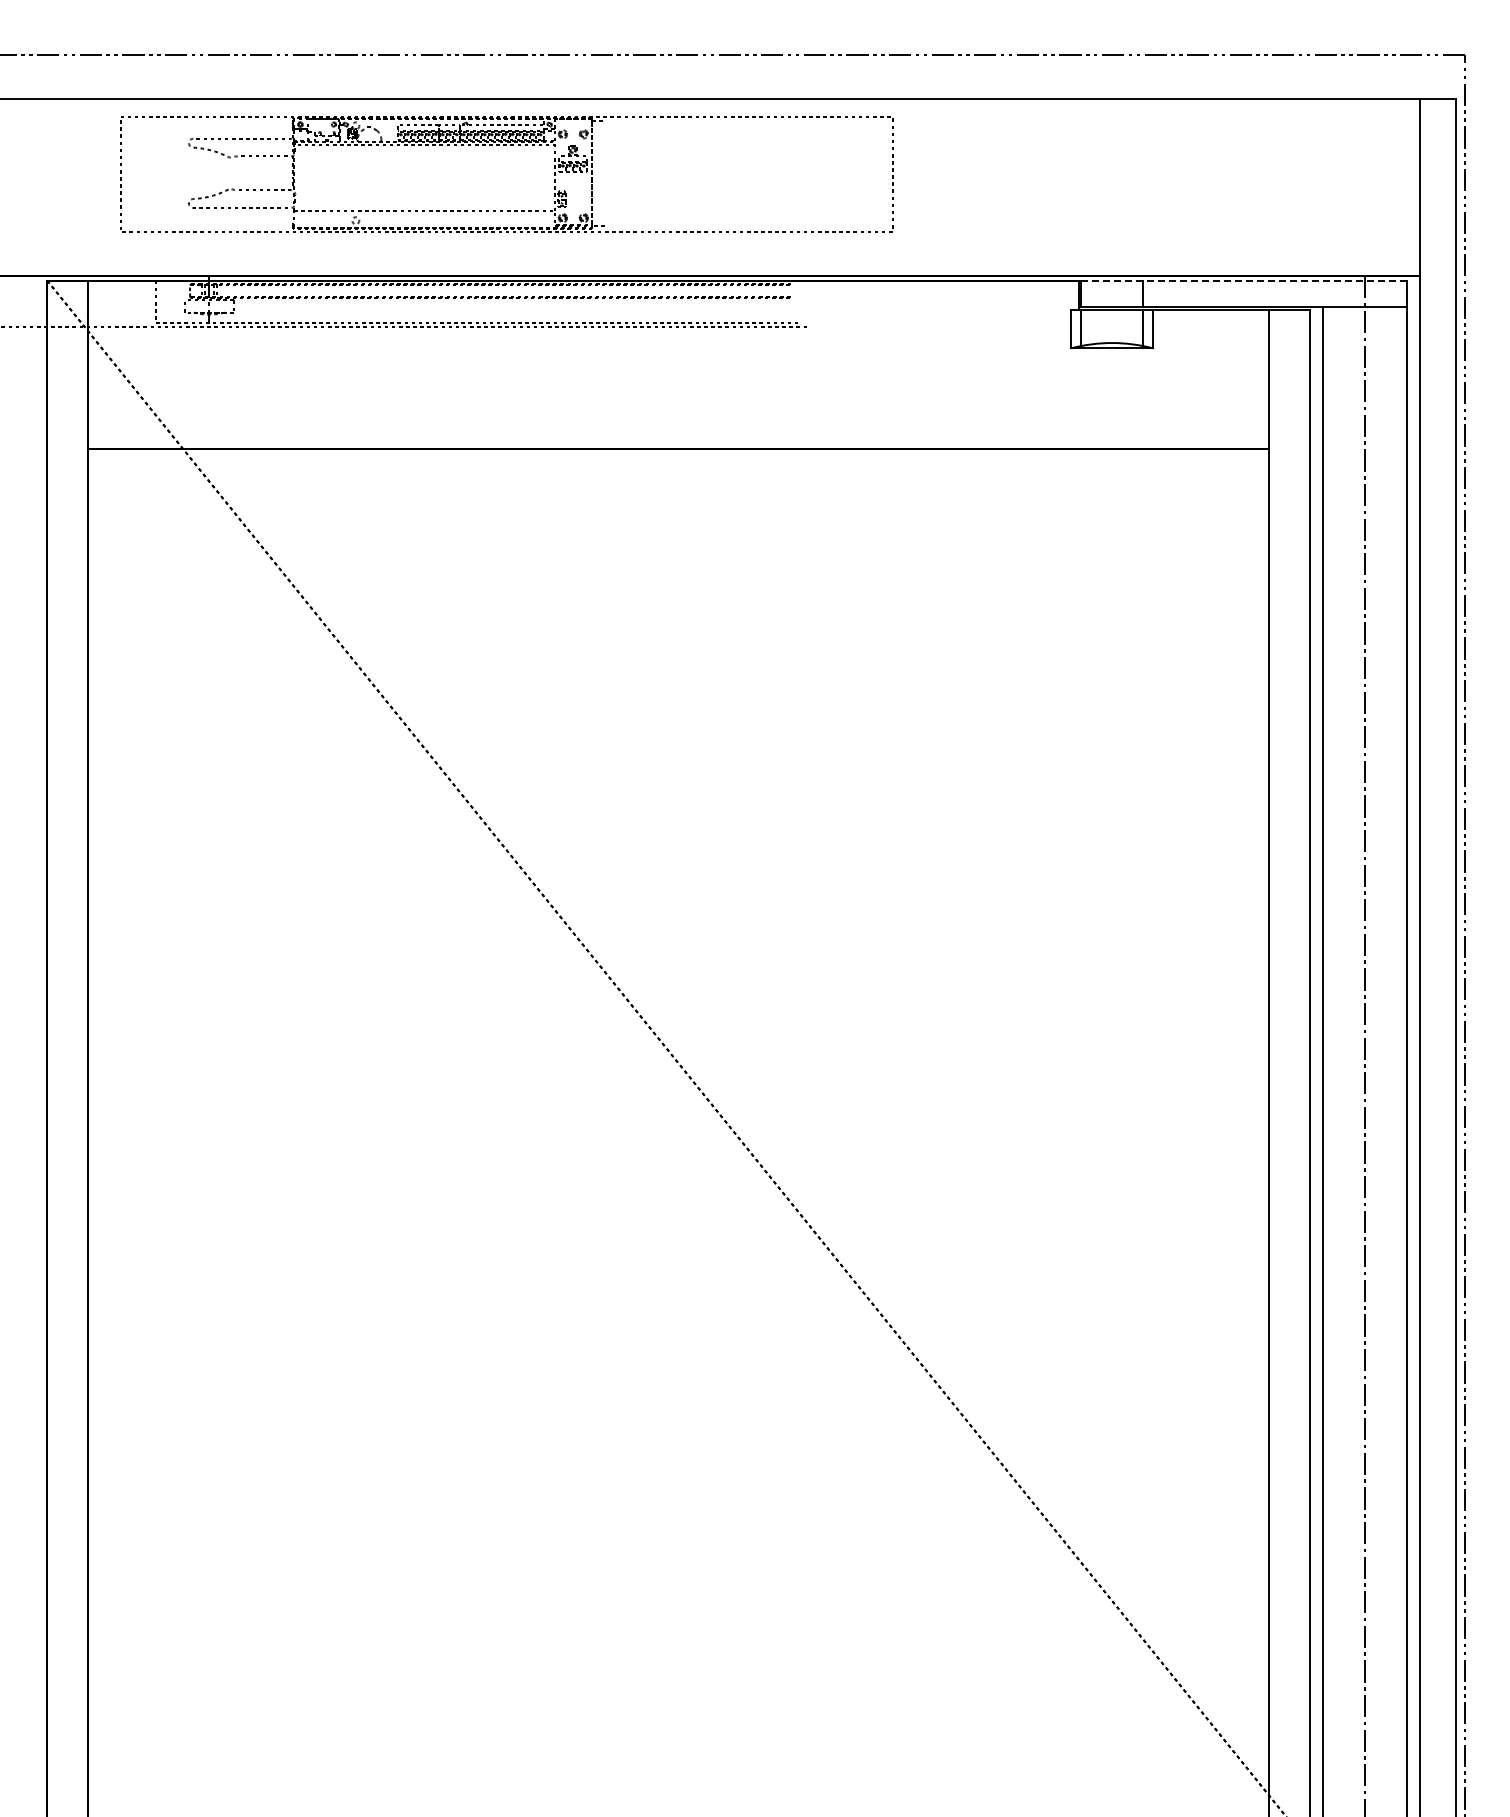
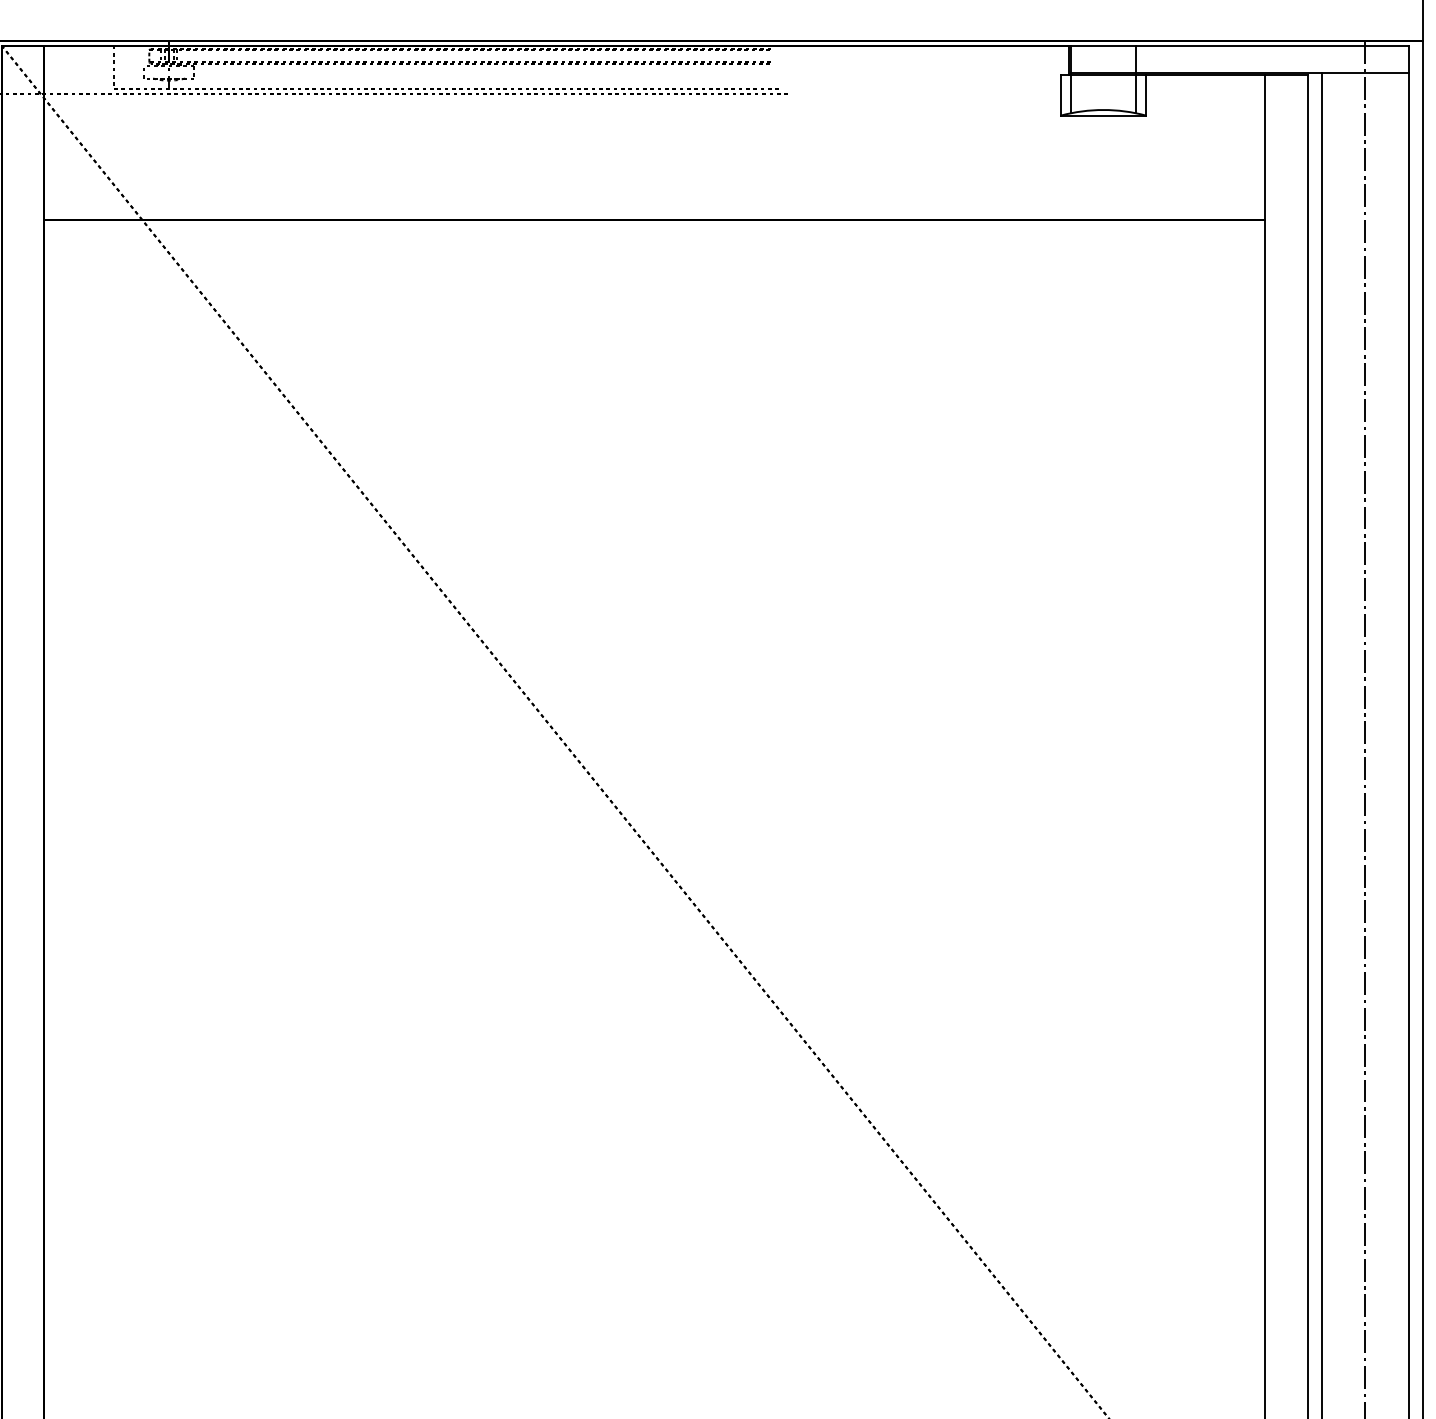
line: (1244, 280) -> (1240, 45), dashed -> solid

